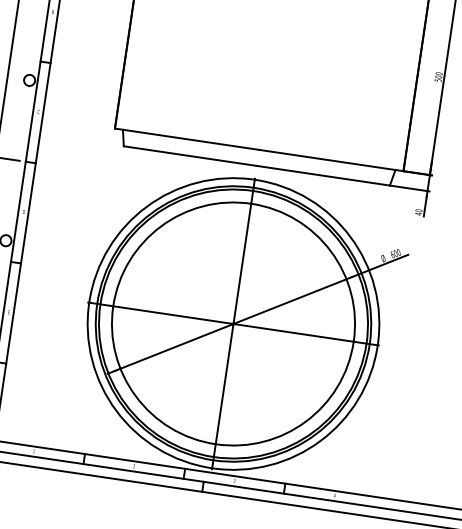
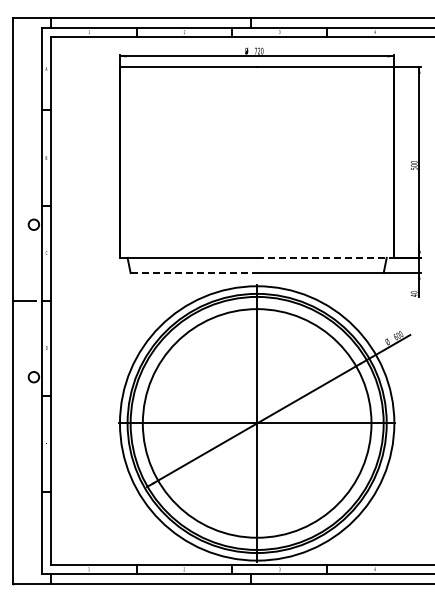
line: (190, 156) -> (194, 273), solid -> dashed
line: (331, 160) -> (325, 257), solid -> dashed

